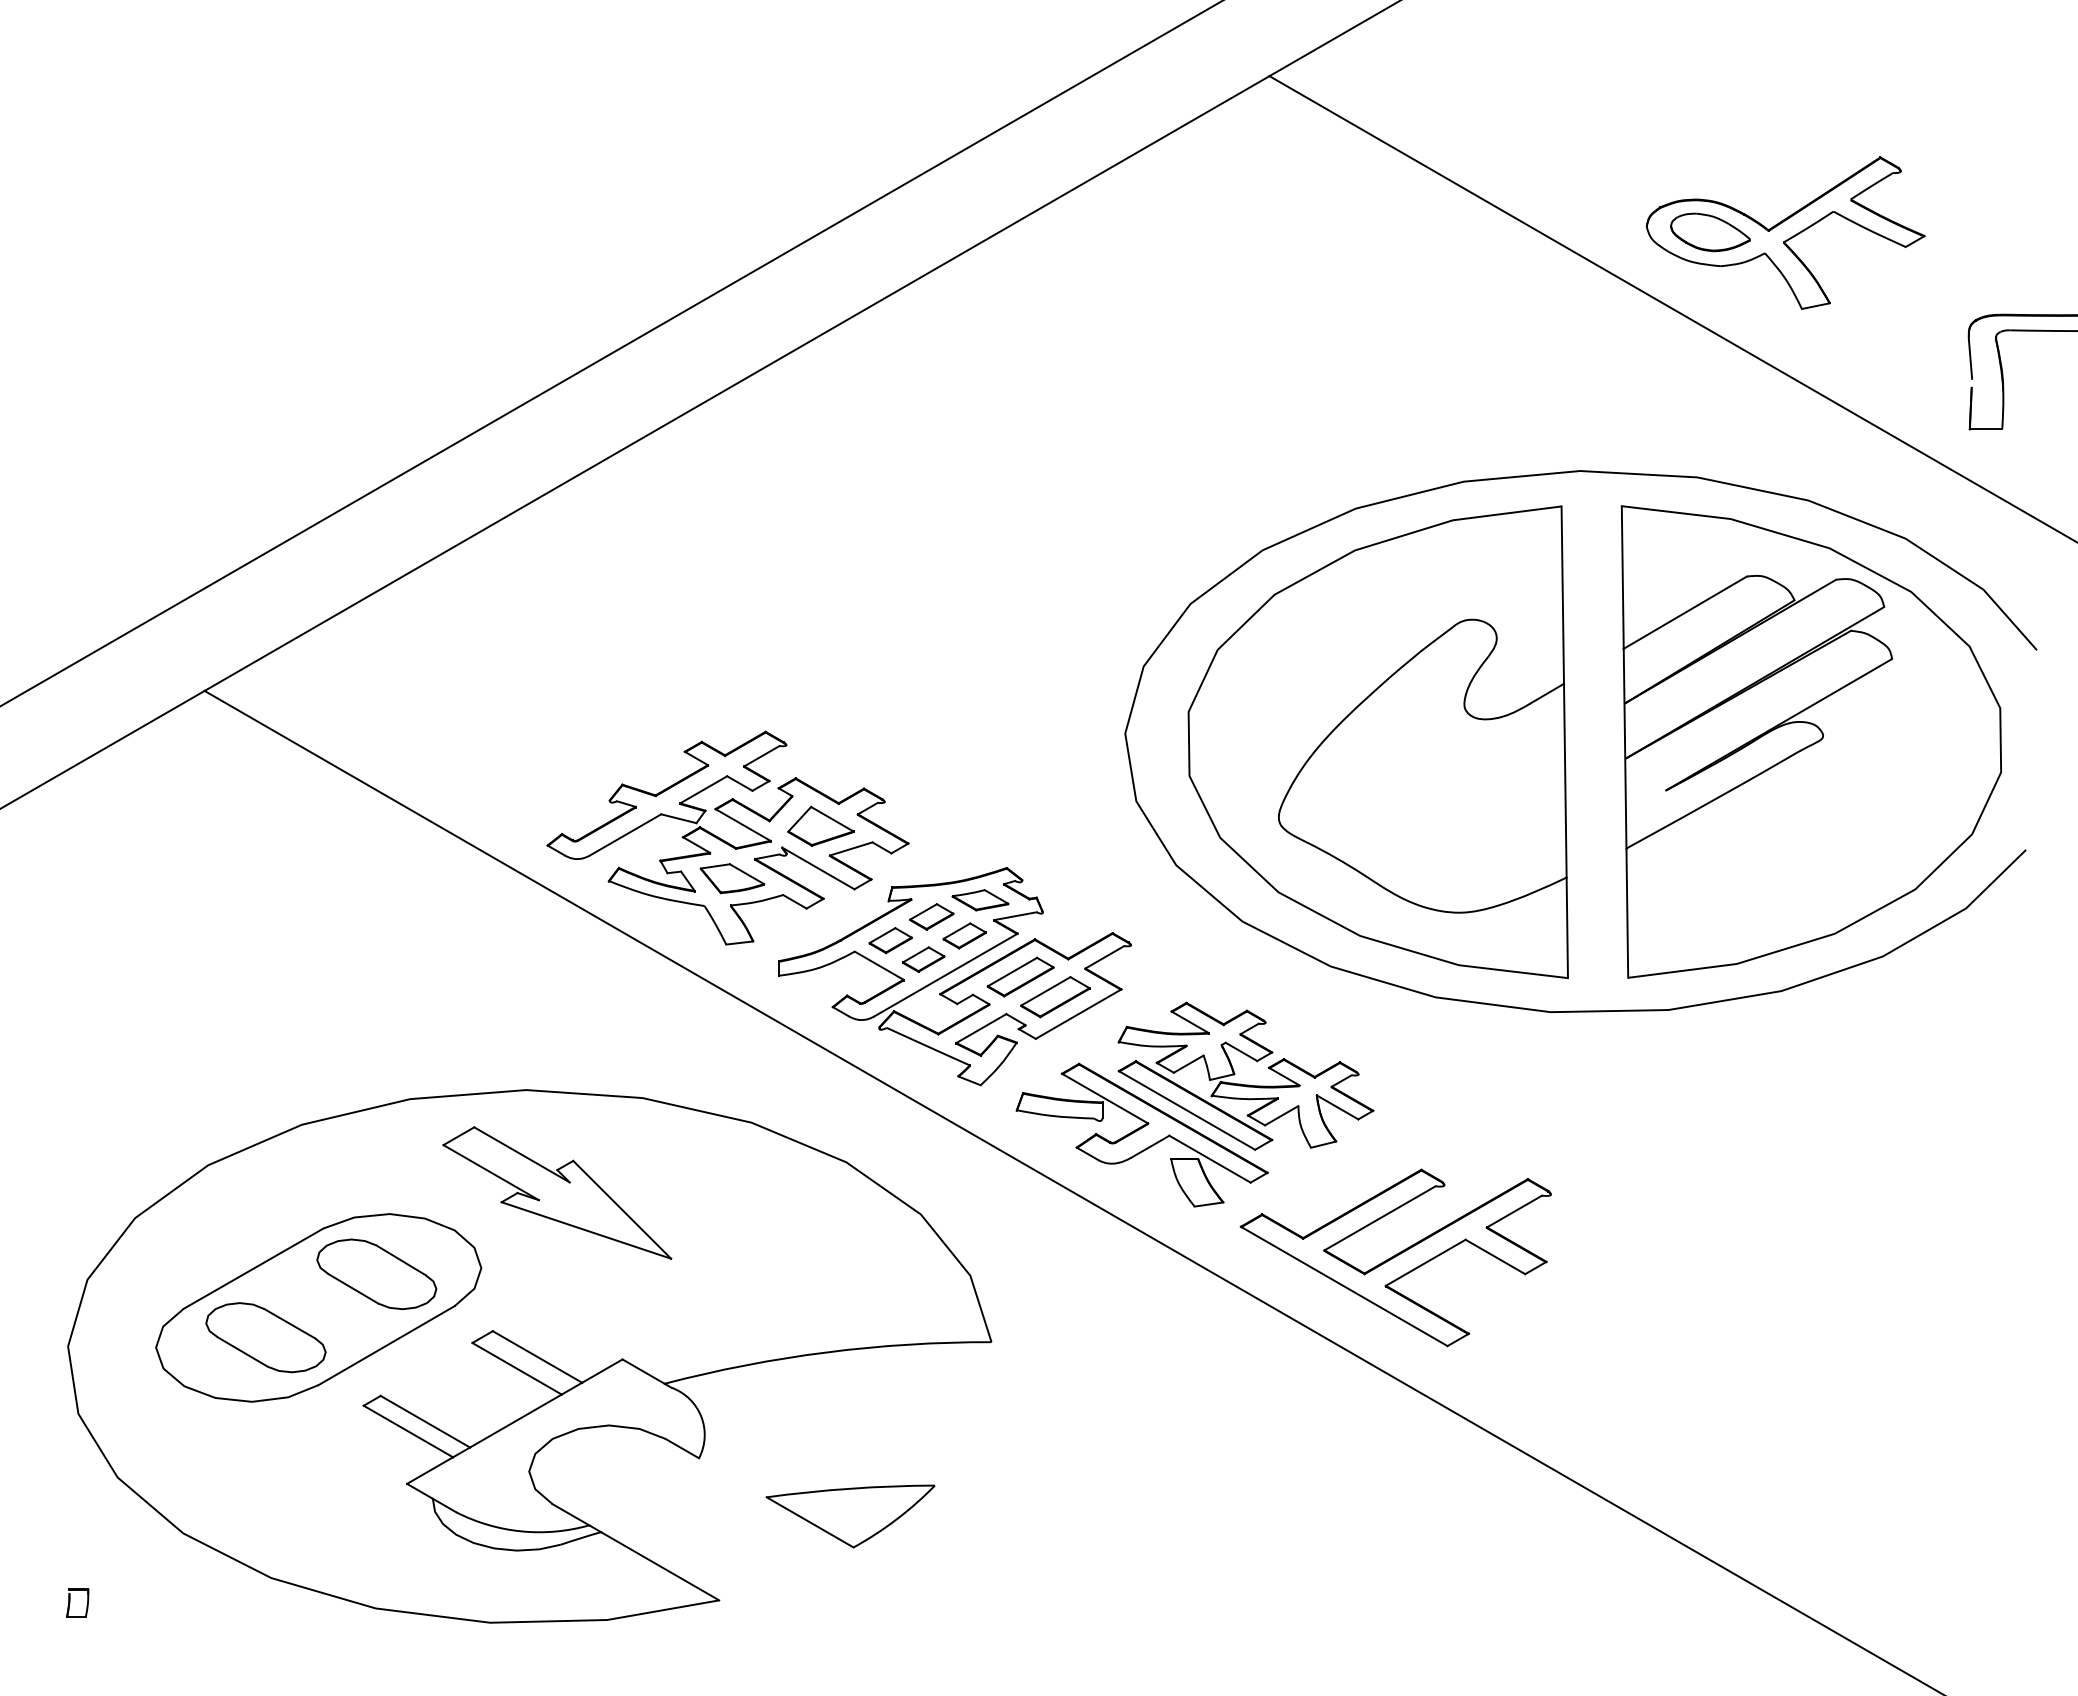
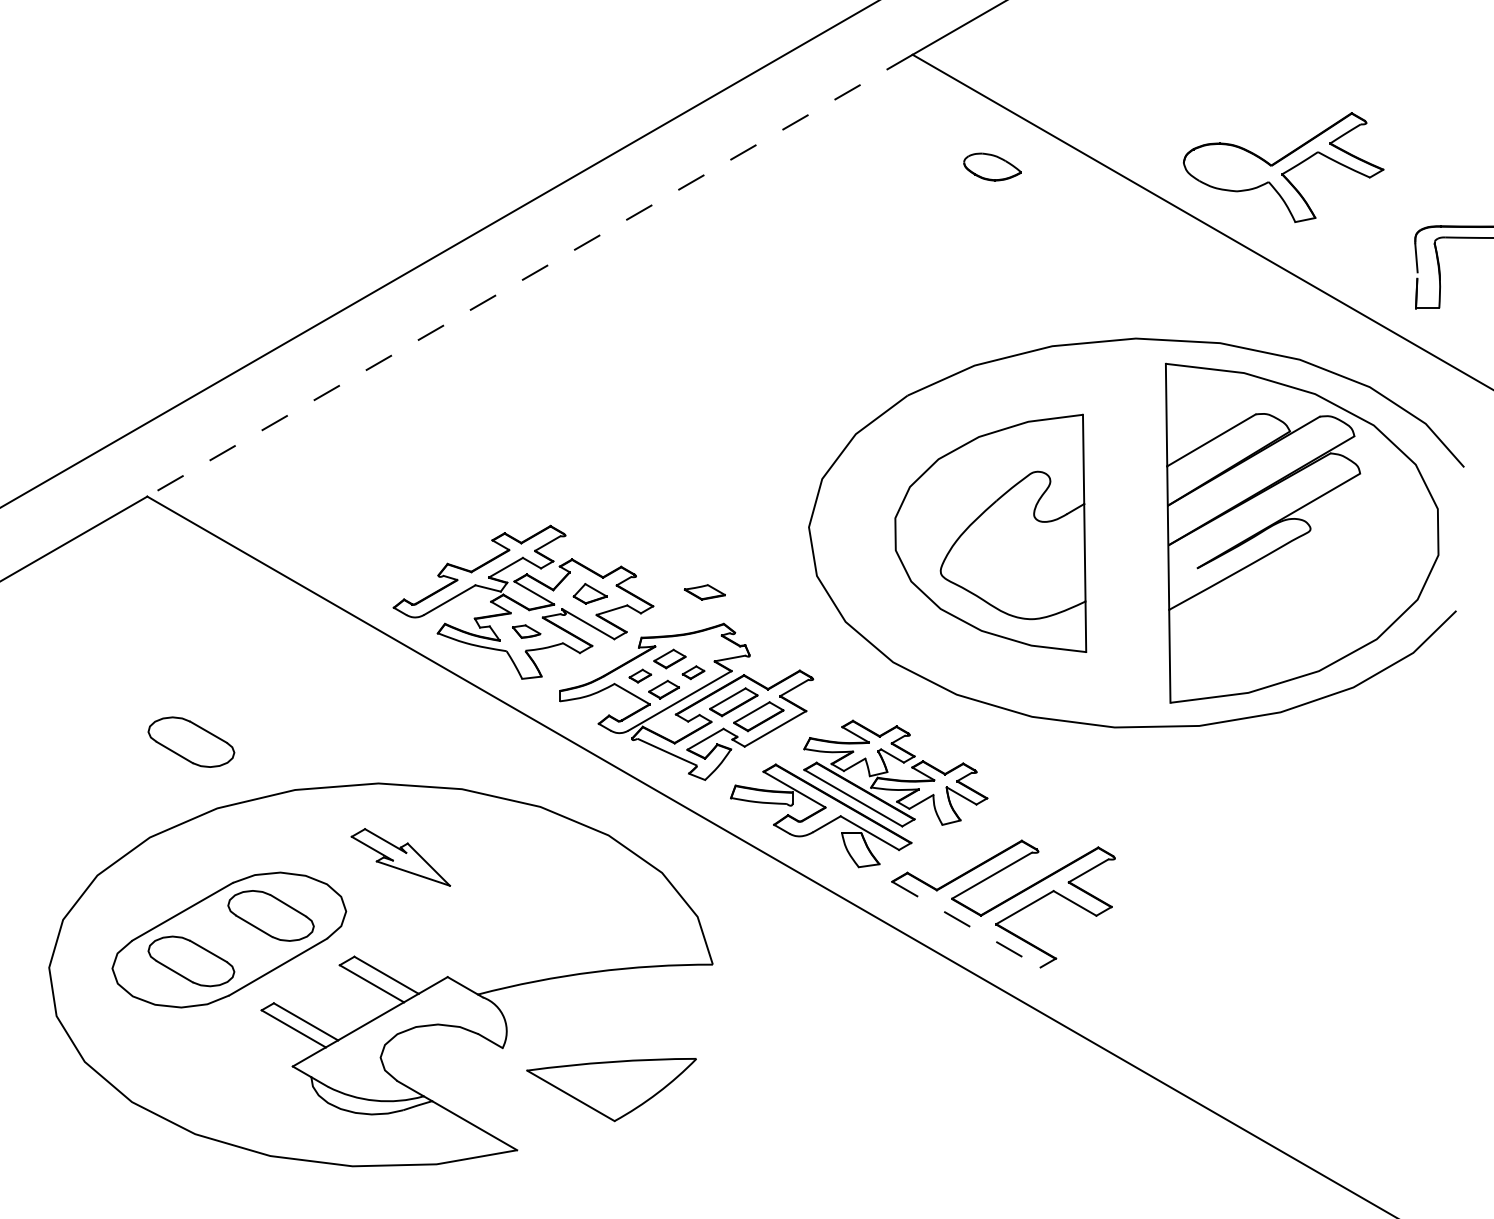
part: (1710, 232) -> (992, 167), moved
line: (737, 383) -> (530, 275), solid -> dashed
part: (1377, 741) -> (990, 532), size x0.7
part: (820, 825) -> (589, 593), size x0.7
part: (732, 878) -> (526, 631), size x0.6
part: (980, 900) -> (704, 592), moved
part: (964, 935) -> (693, 672), size x0.7
part: (890, 940) -> (640, 675), size x0.7
part: (265, 1032) -> (191, 742), added
part: (557, 1192) -> (400, 857), size x0.6
line: (1344, 1286) -> (966, 924), solid -> dashed
part: (850, 1516) -> (611, 1089), size x1.4
part: (70, 1602) -> (50, 1151), removed

